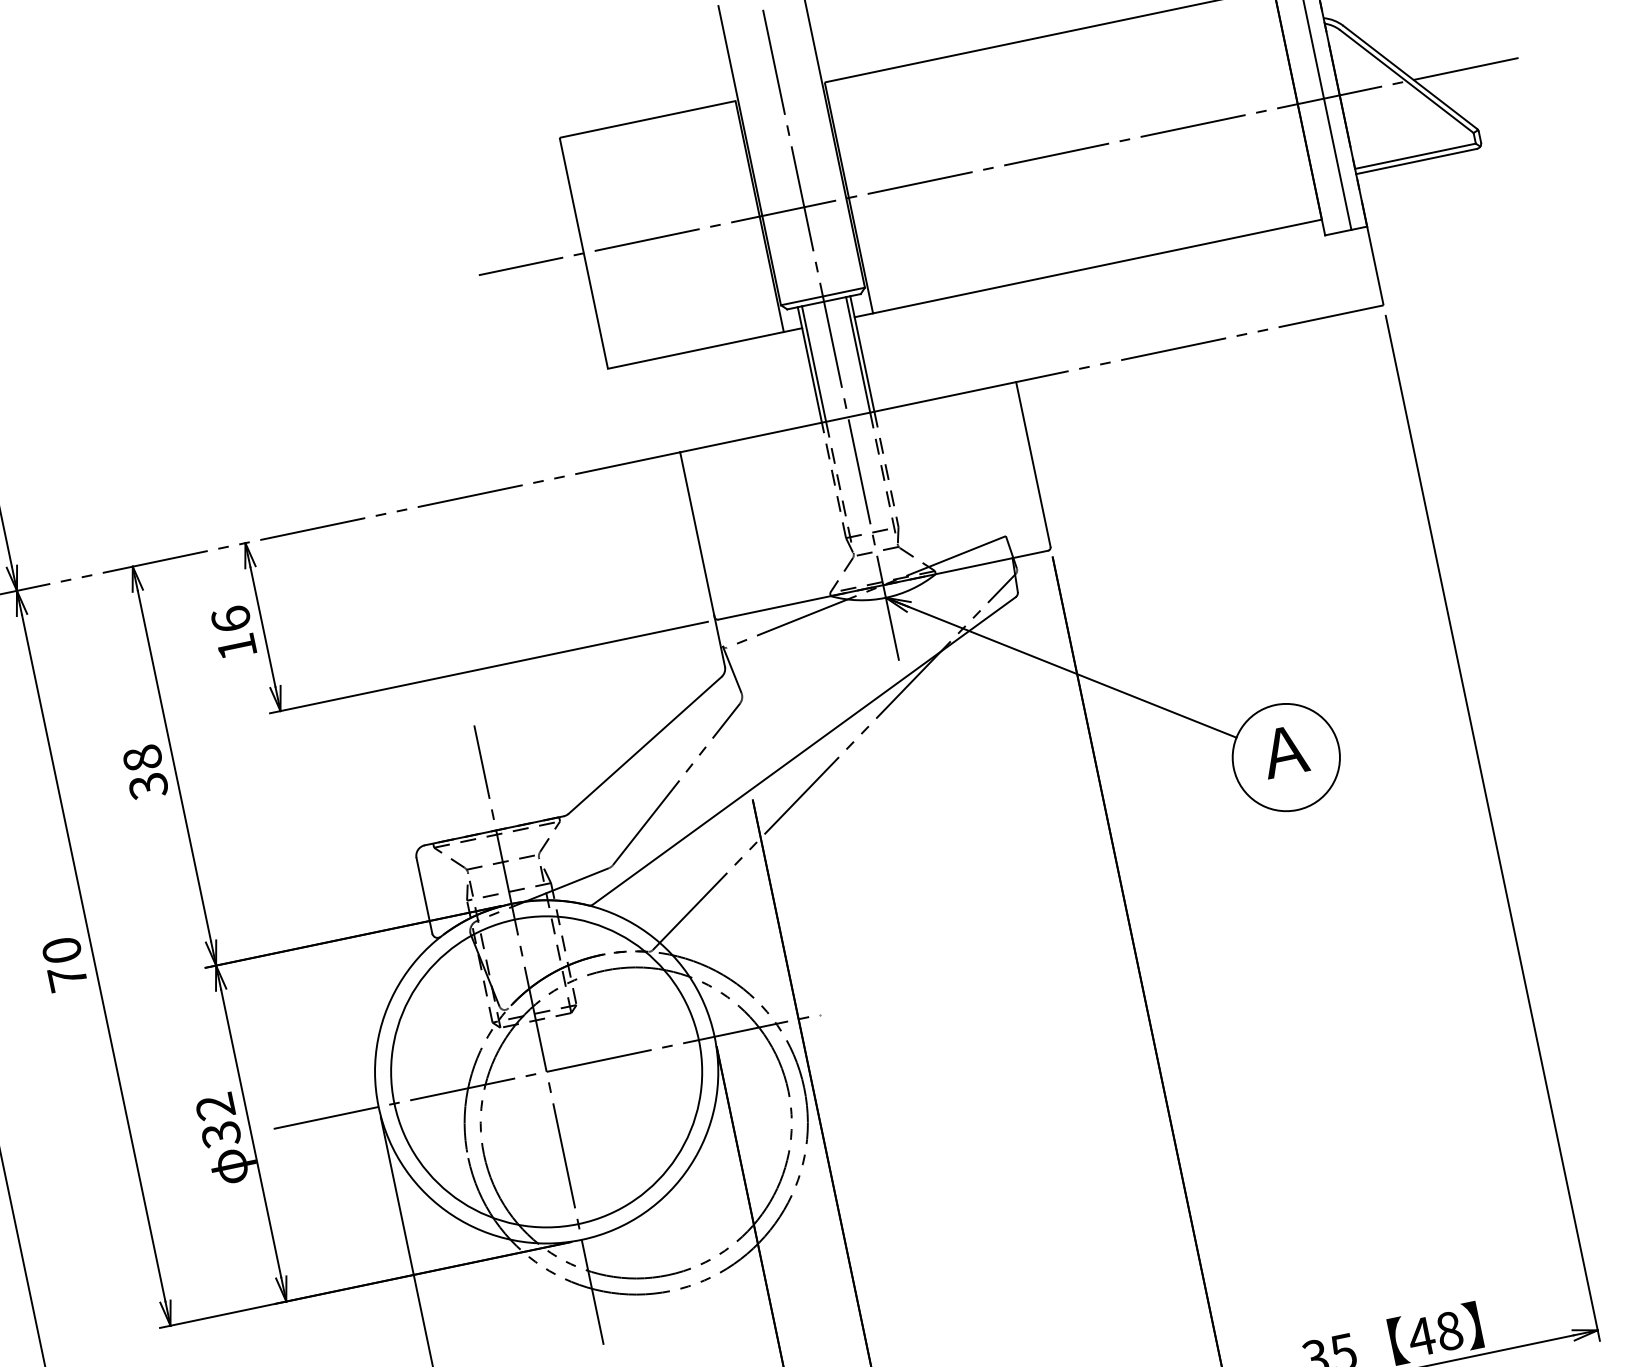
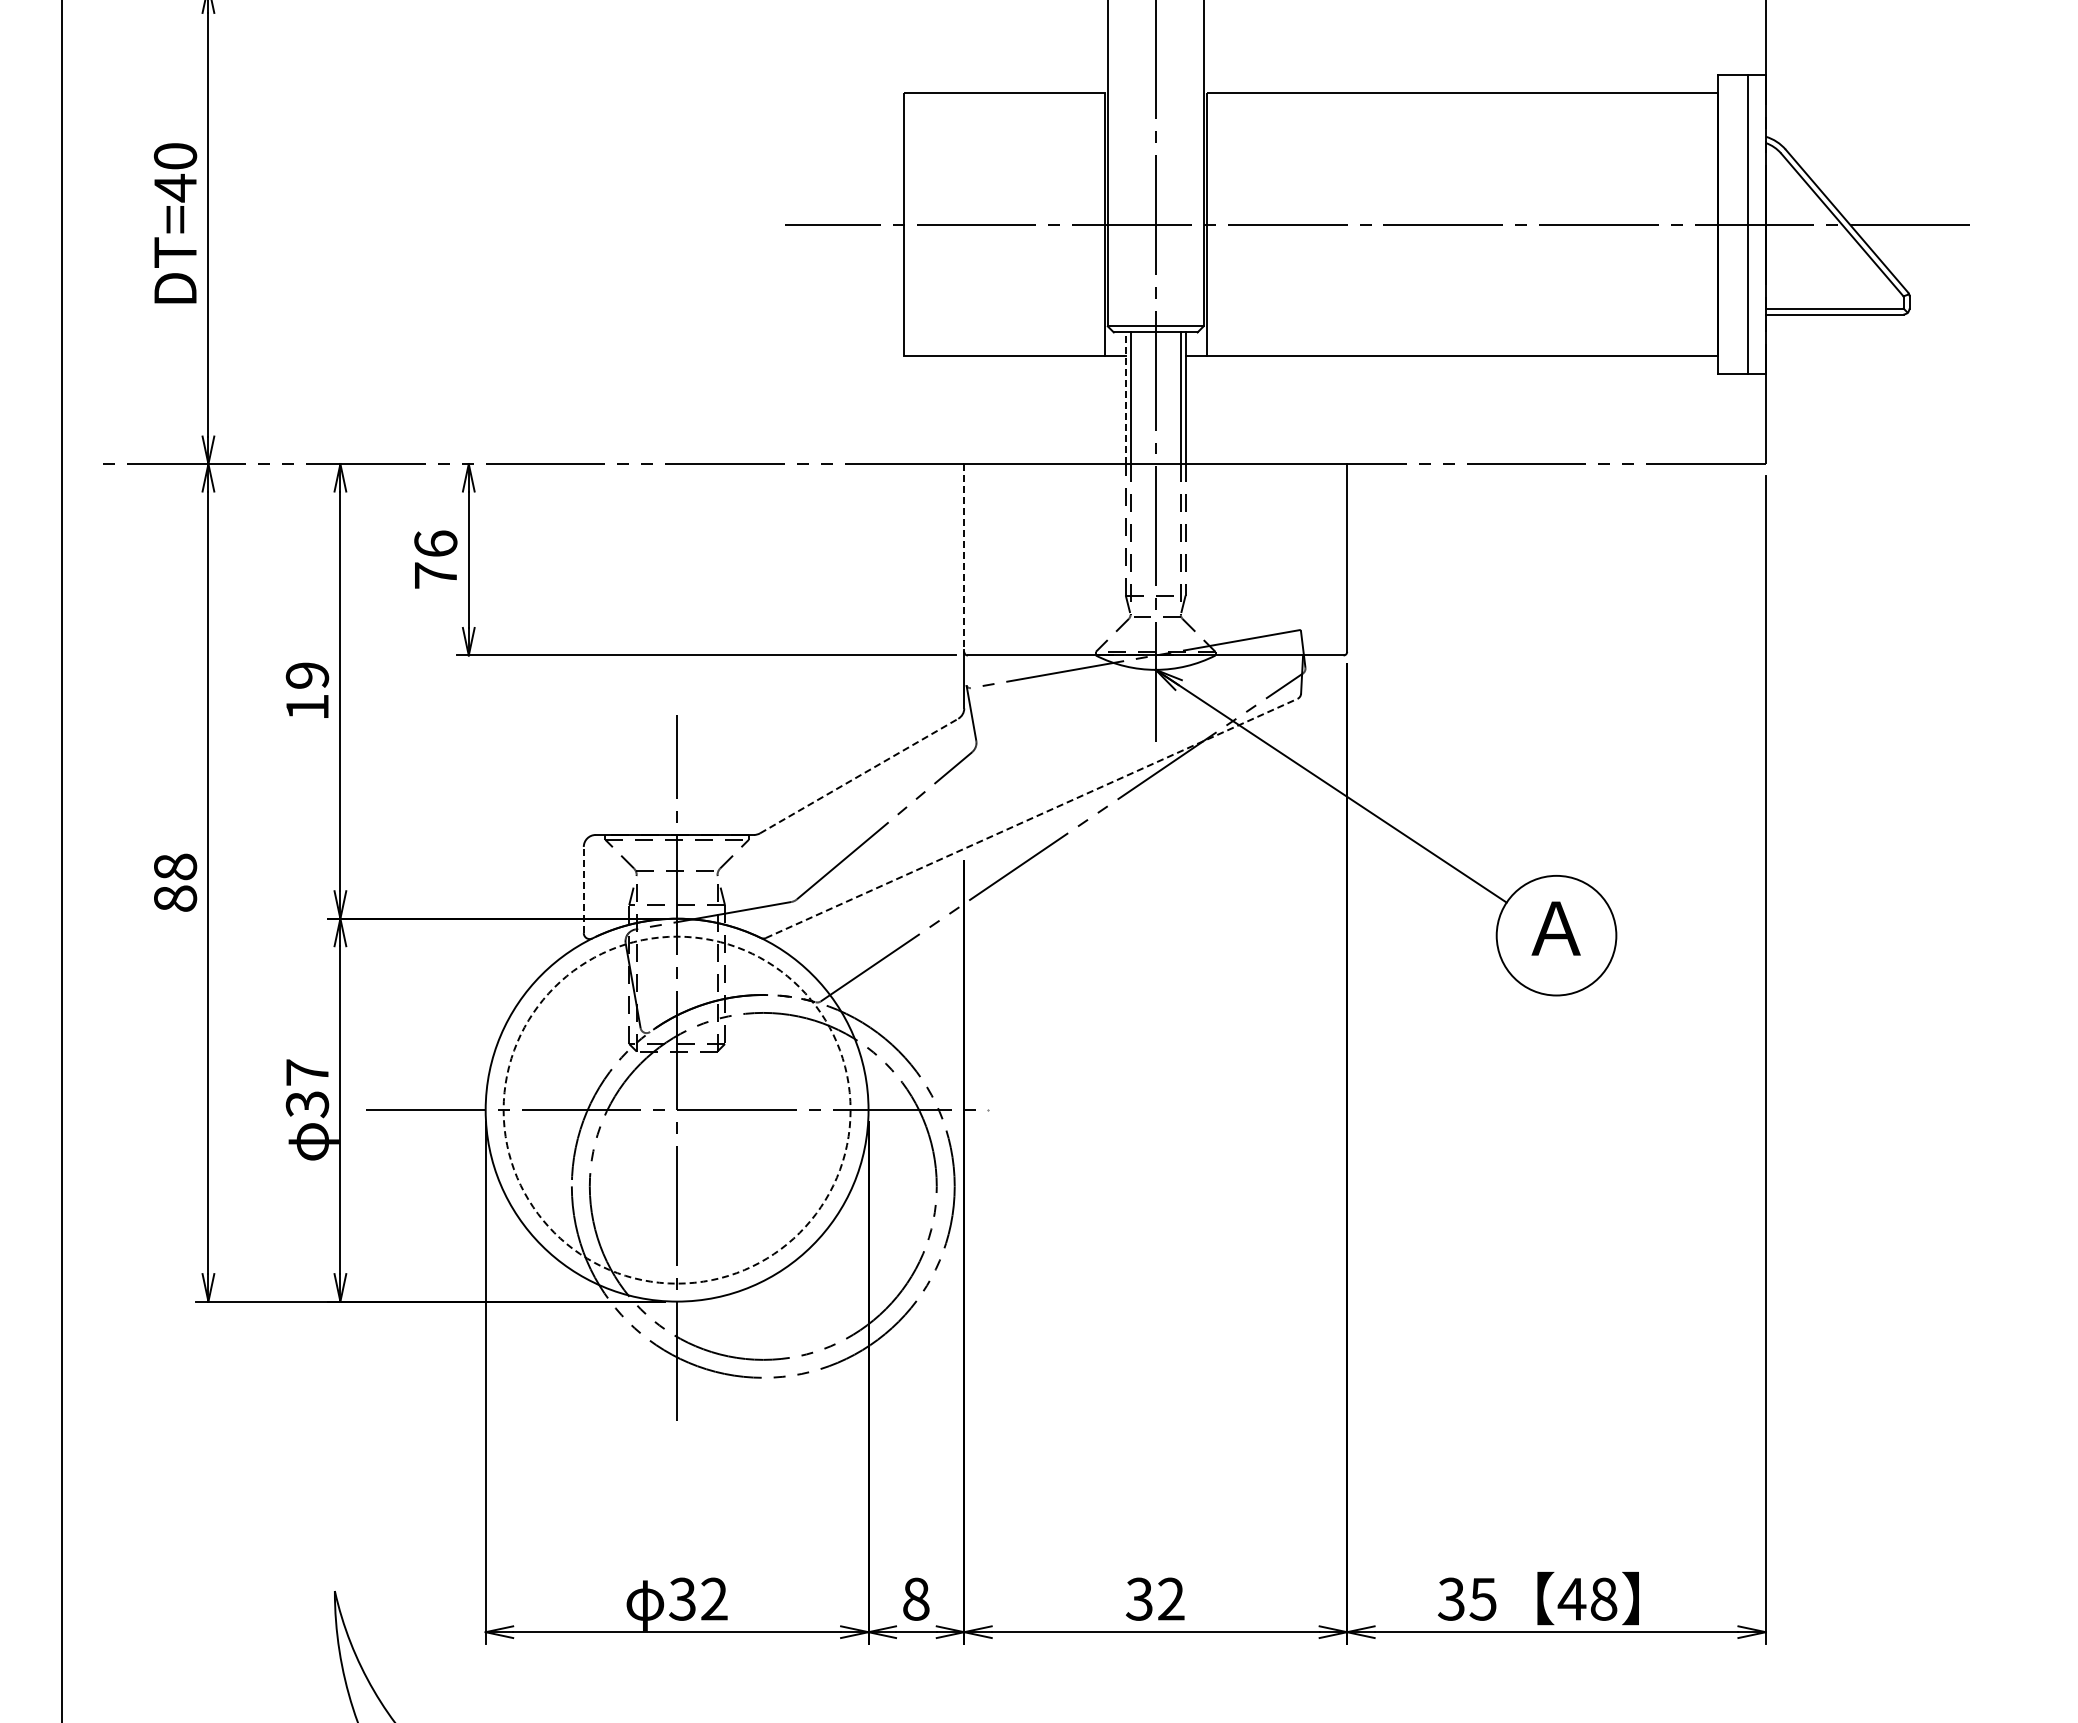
line: (809, 365) -> (1125, 398), solid -> dashed
line: (697, 534) -> (964, 557), solid -> dashed
text: (236, 647) -> (435, 575), 16 -> 76
line: (645, 744) -> (859, 775), solid -> dashed
line: (804, 750) -> (1031, 818), solid -> dashed
text: (145, 772) -> (307, 691), 38 -> 19
line: (424, 895) -> (583, 889), solid -> dashed
text: (64, 964) -> (175, 882), 70 -> 88
circle: (546, 1071) -> (676, 1109), solid -> dashed
text: (214, 1106) -> (306, 1072), 32 -> 37

